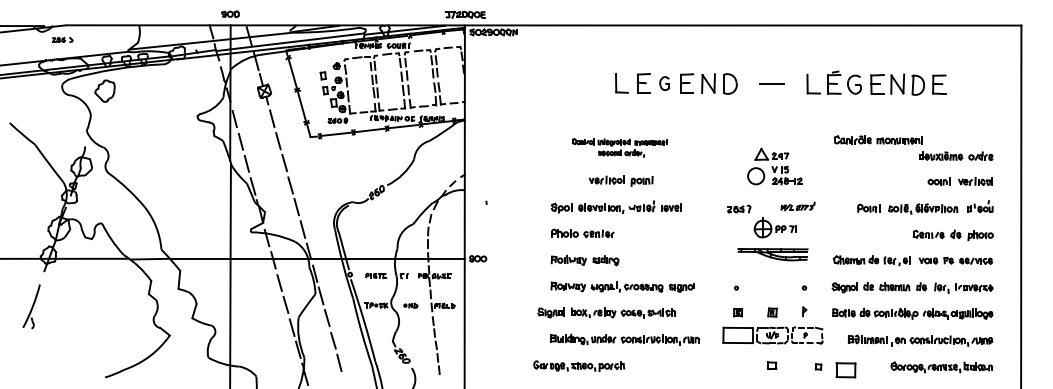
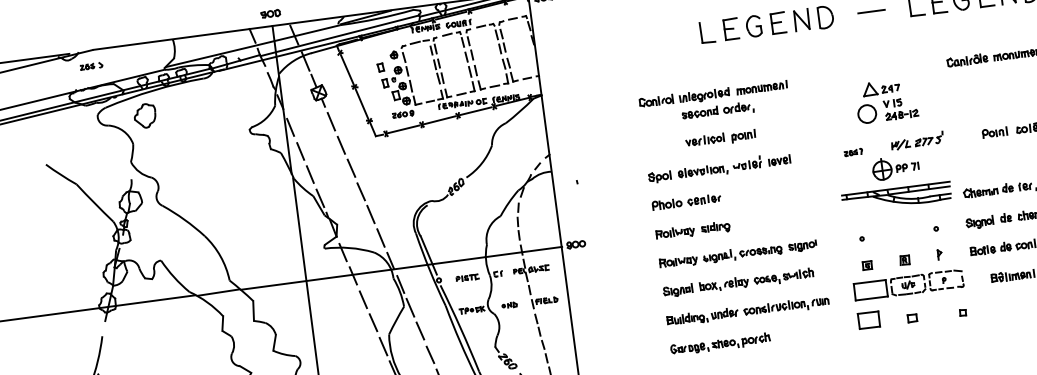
part: (664, 83) -> (753, 26), size x1.43
part: (619, 147) -> (714, 102), size x1.43
part: (797, 206) -> (916, 141), size x1.43
part: (738, 209) -> (852, 152), size x0.71
part: (772, 254) -> (896, 196), size x1.43
part: (606, 312) -> (738, 282), moved
part: (579, 365) -> (720, 343), moved
part: (845, 370) -> (868, 320), moved

